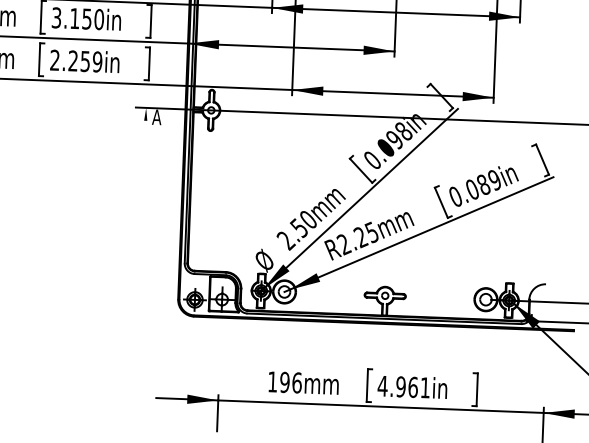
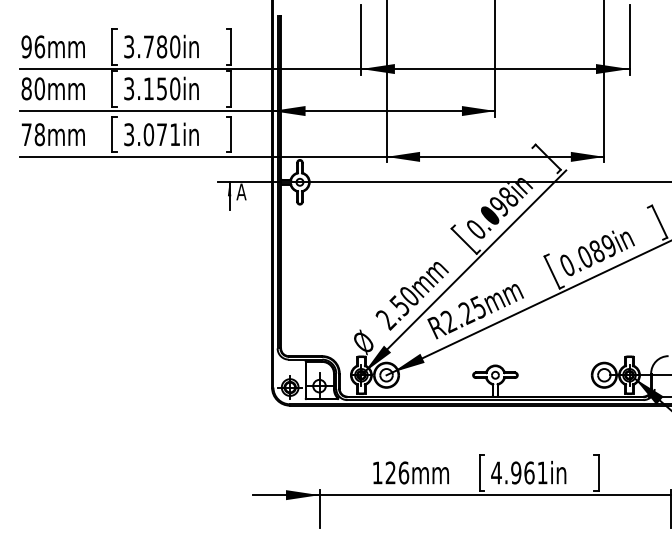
text: (76, 60) -> (152, 134), 2.259in -> 3.071in
line: (145, 121) -> (229, 196), added
text: (284, 382) -> (390, 472), 196mm -> 126mm

